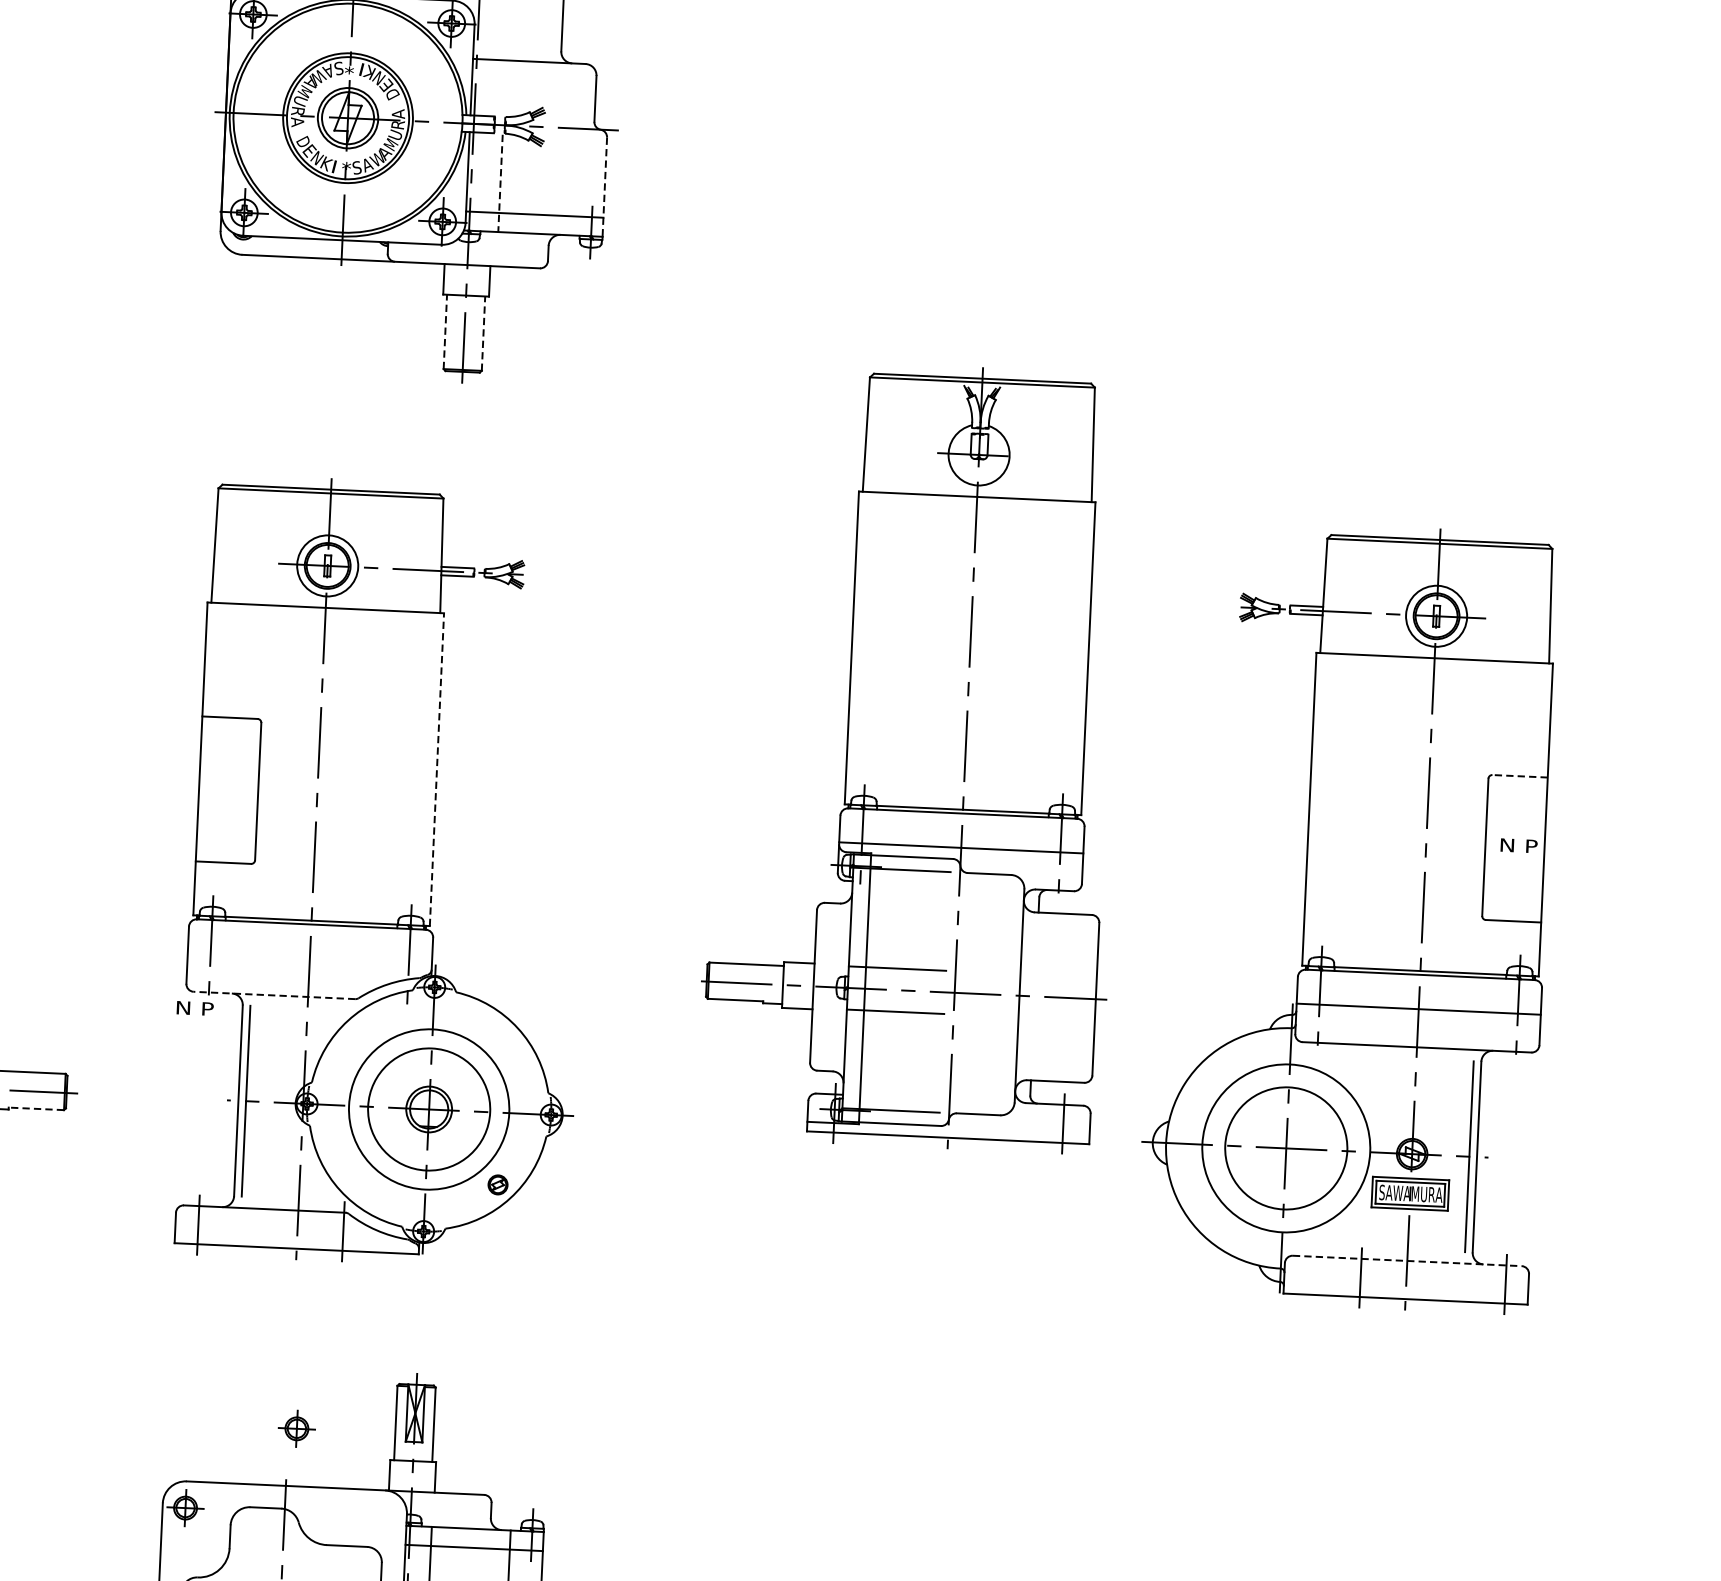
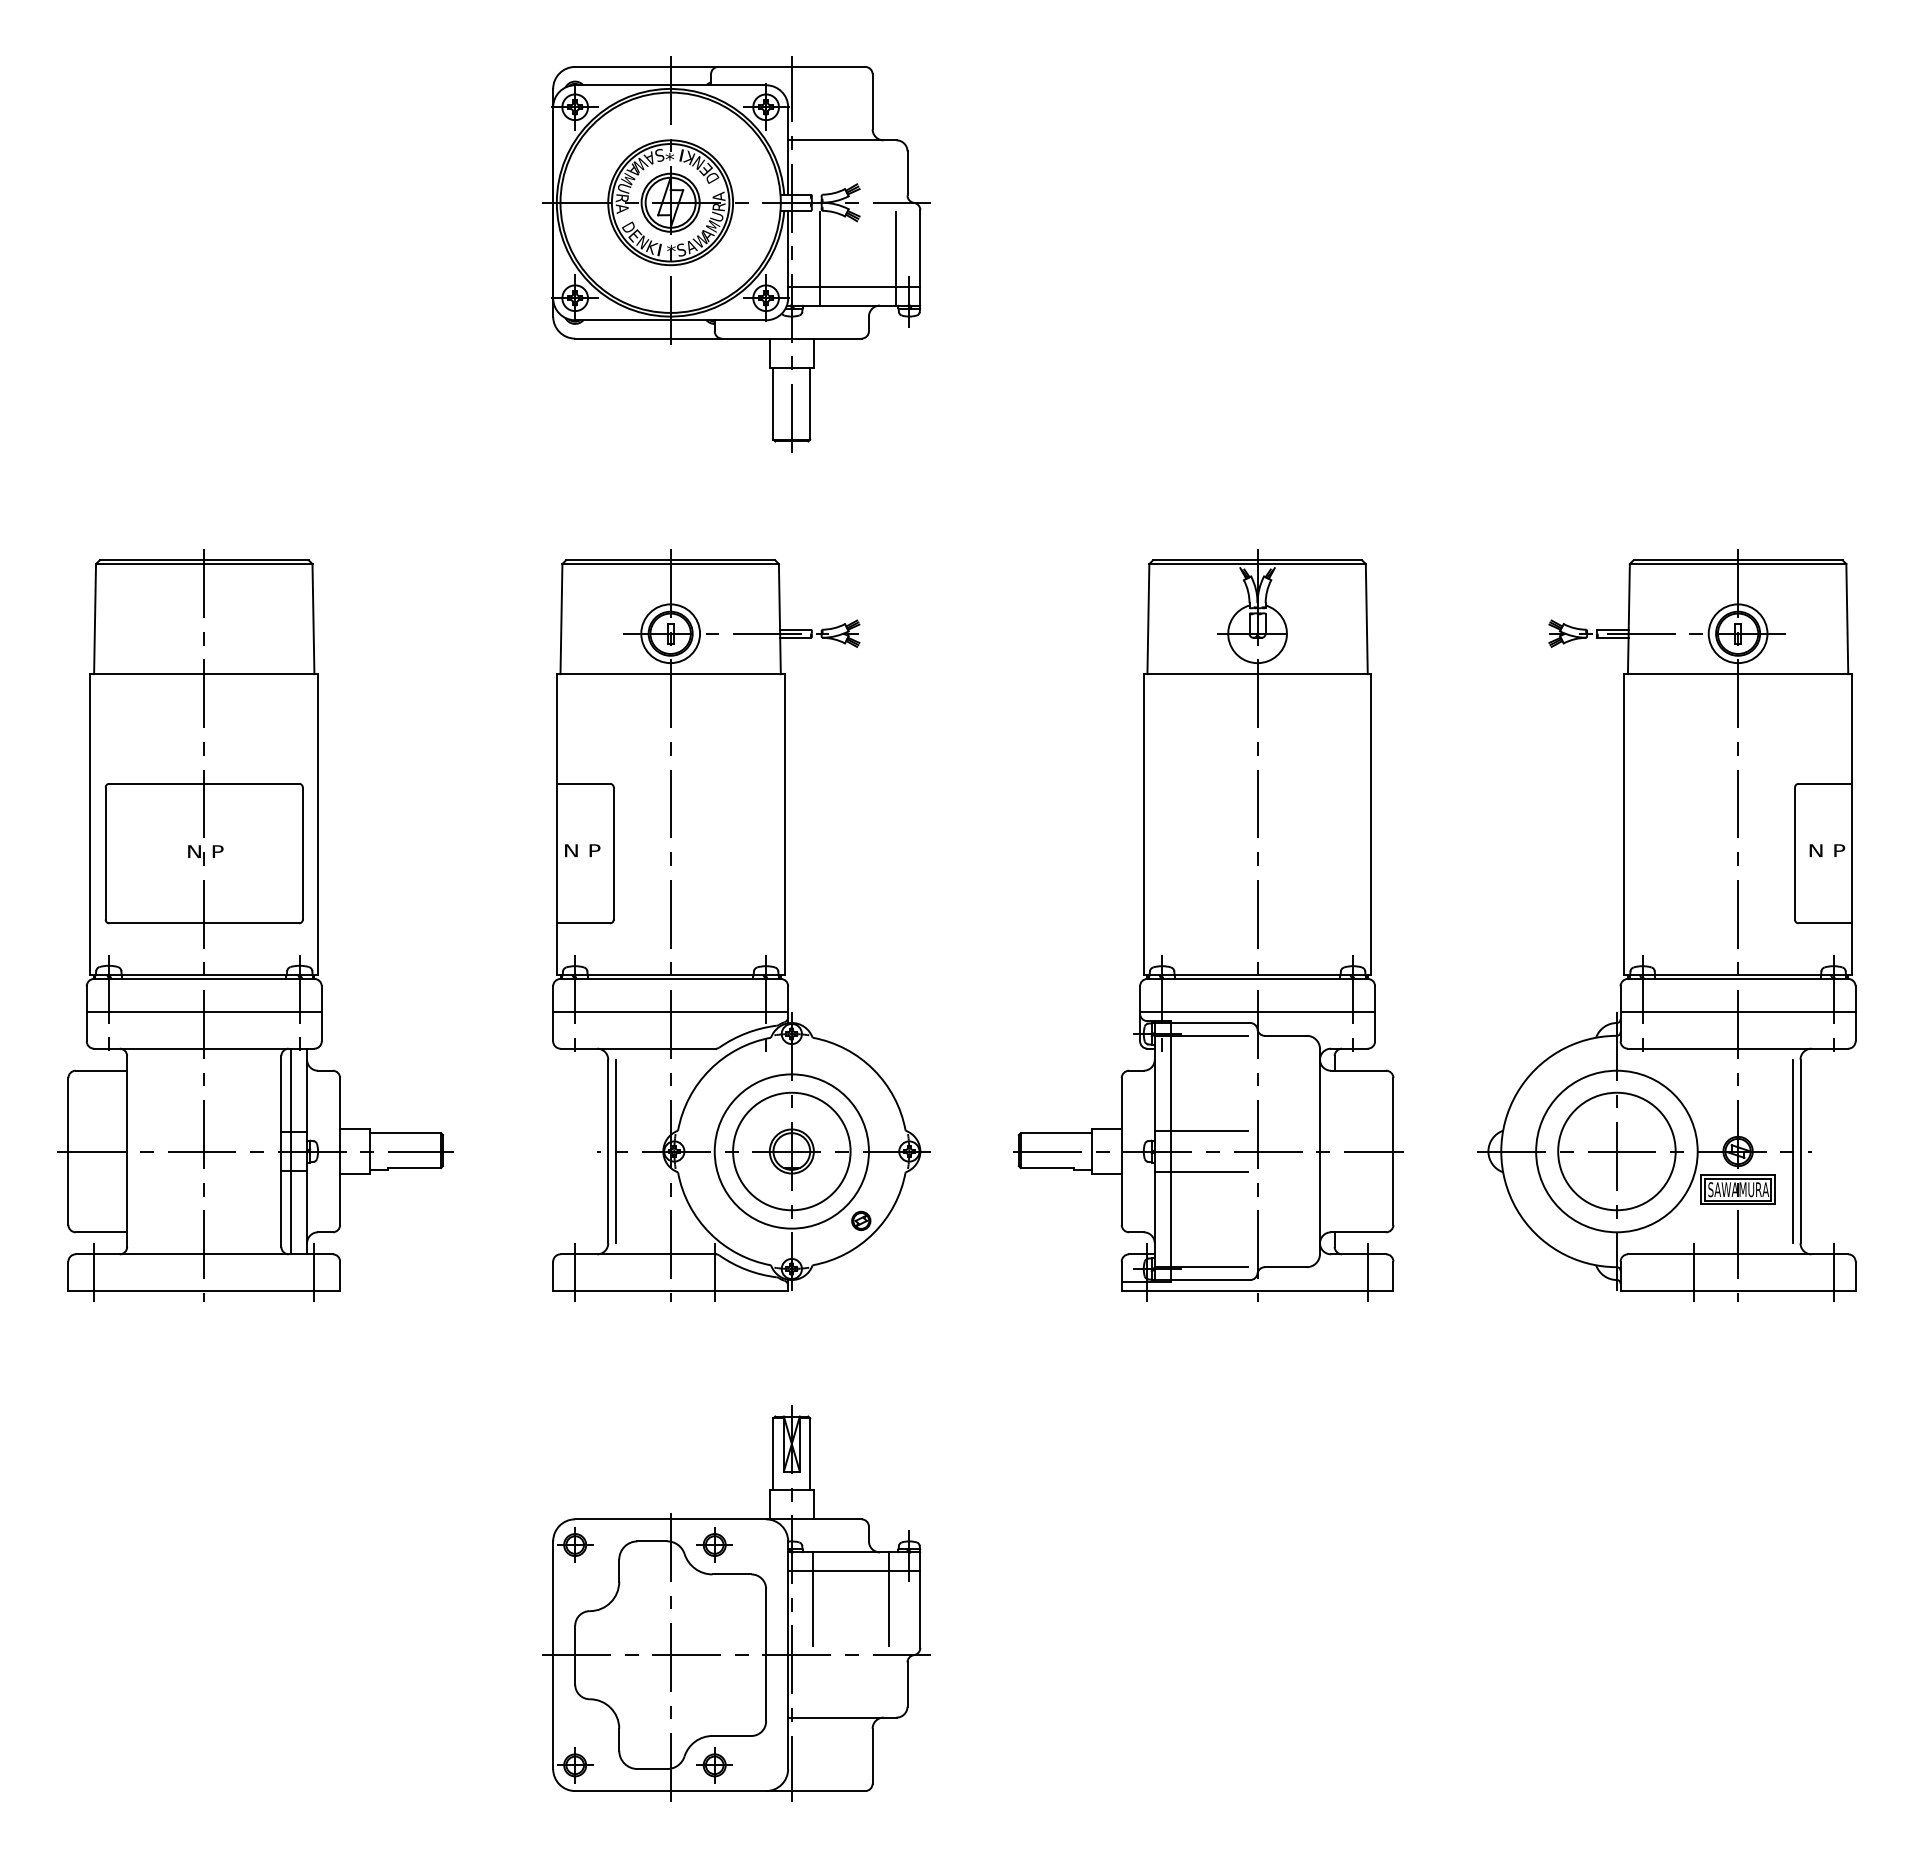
line: (500, 183) -> (819, 258), dashed -> solid
line: (578, 186) -> (895, 258), added
line: (604, 186) -> (920, 257), dashed -> solid
line: (445, 331) -> (773, 403), dashed -> solid
line: (483, 333) -> (810, 403), dashed -> solid
part: (914, 755) -> (1208, 925), moved
line: (436, 769) -> (784, 824), dashed -> solid
line: (1520, 775) -> (1825, 783), dashed -> solid
line: (309, 958) -> (670, 1011), added
line: (274, 995) -> (638, 1048), dashed -> solid
text: (195, 1008) -> (582, 850), moved
line: (36, 1109) -> (414, 1168), dashed -> solid
line: (1407, 1261) -> (1738, 1254), dashed -> solid
part: (296, 1428) -> (714, 1544), moved

